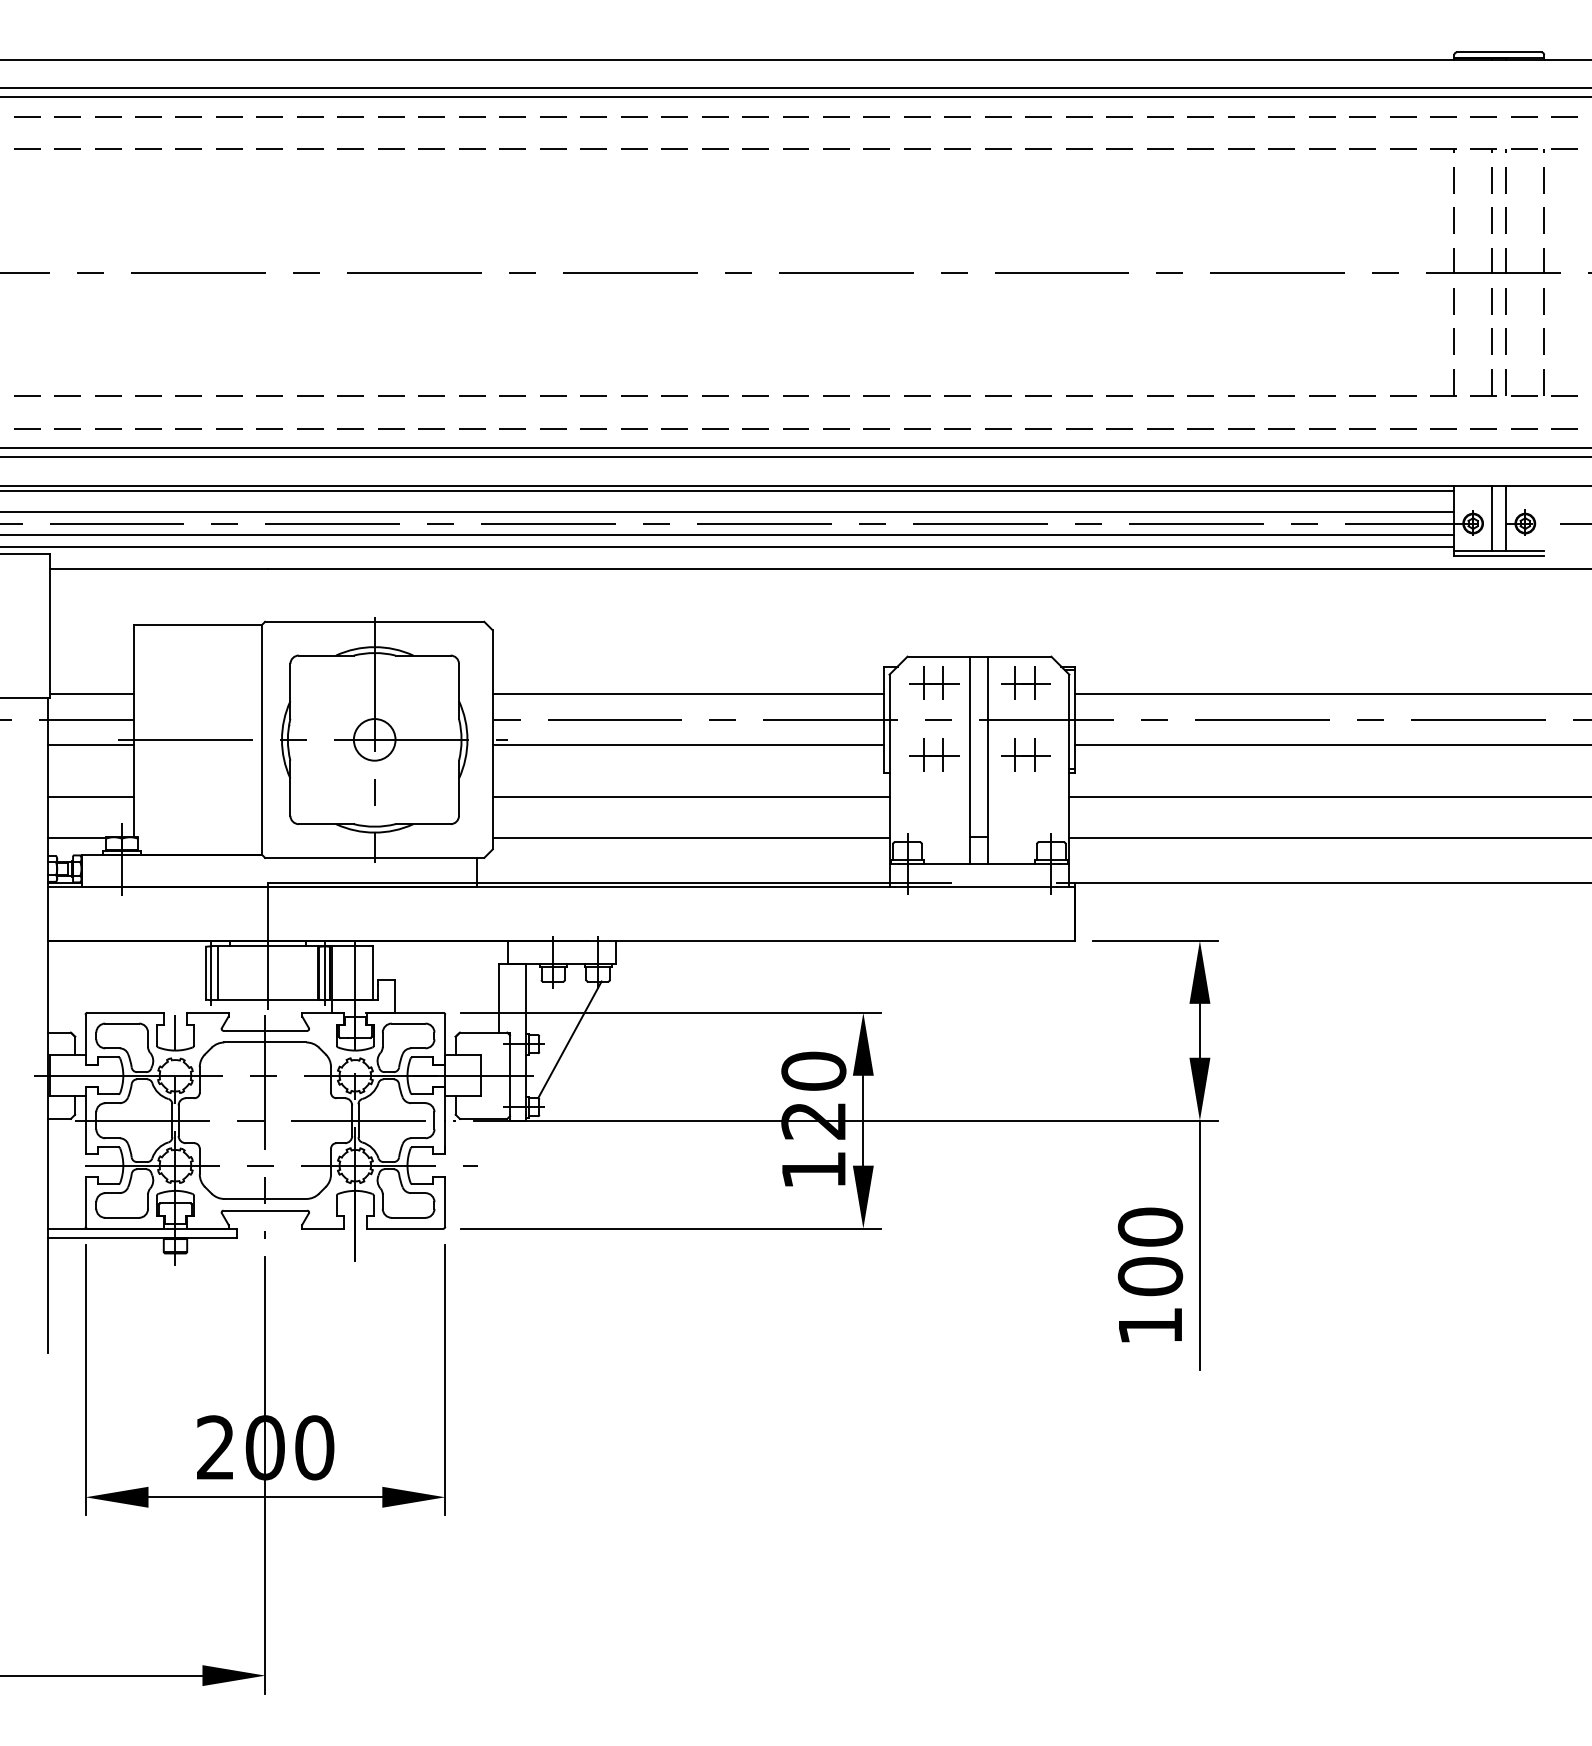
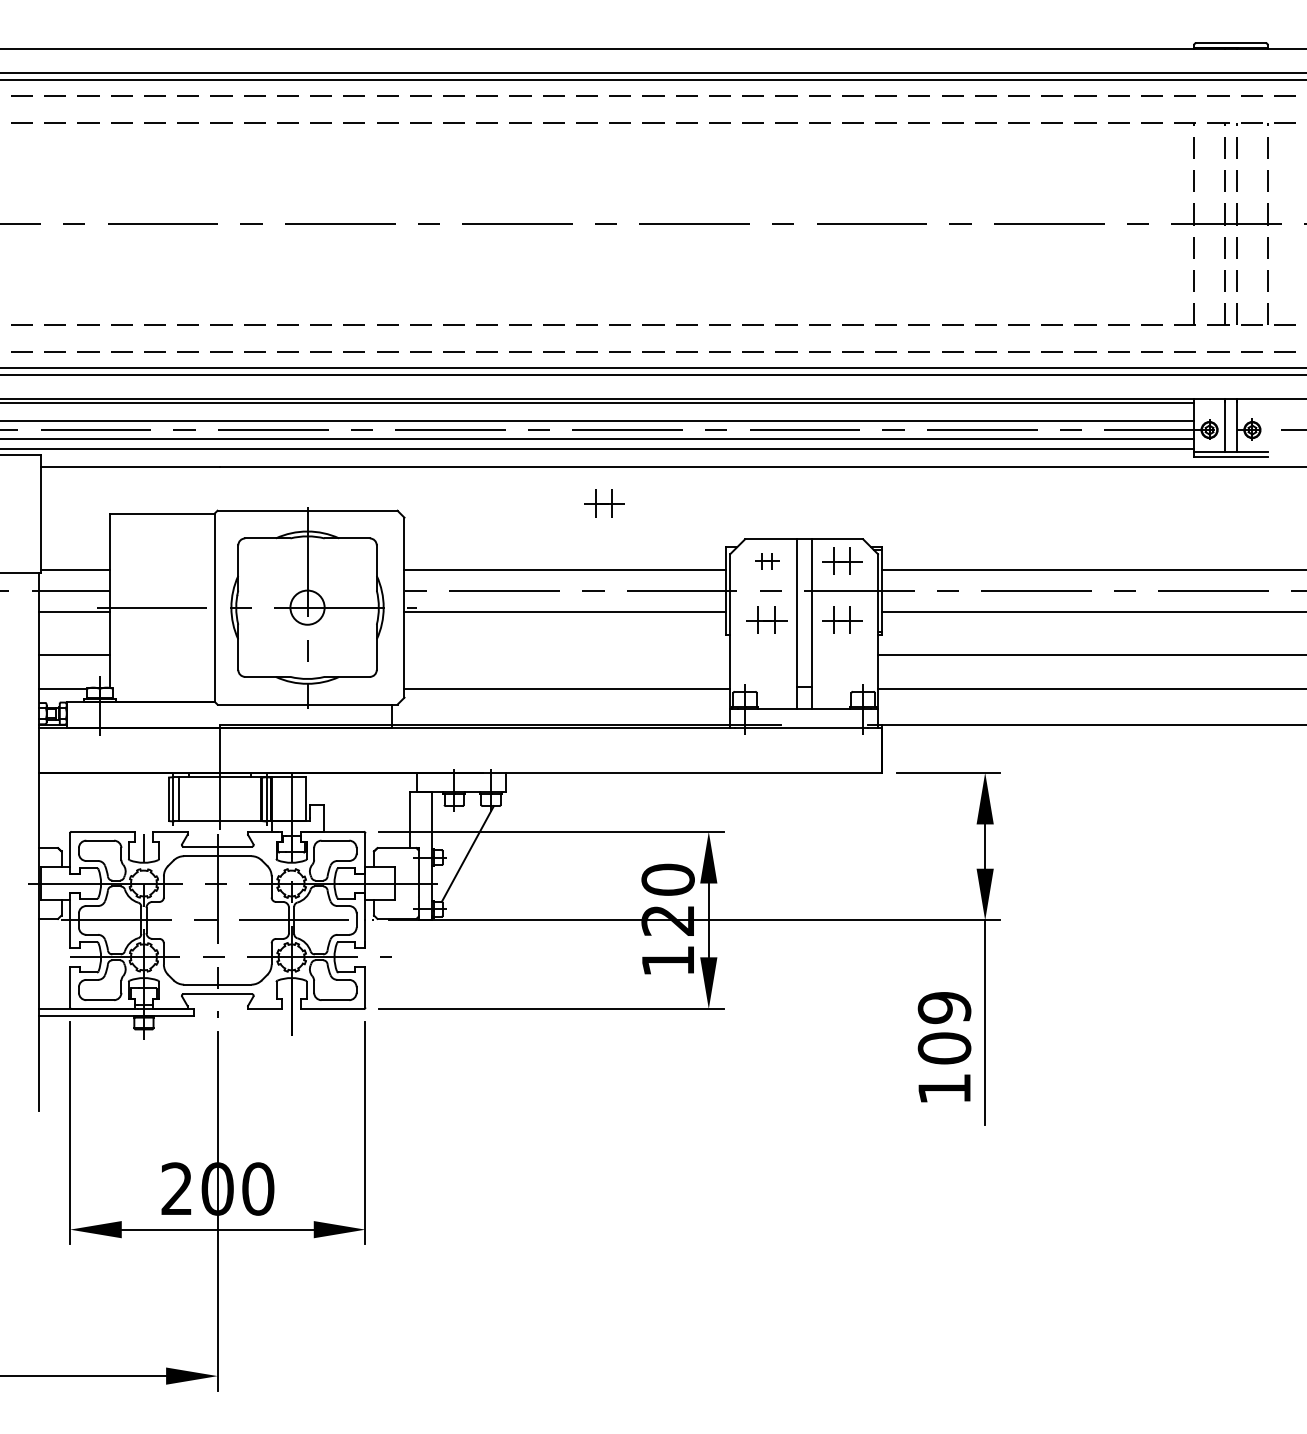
part: (736, 612) -> (604, 503), added
part: (934, 682) -> (767, 560), size x0.6
line: (690, 796) -> (566, 654), removed
text: (1150, 1226) -> (944, 1007), 100 -> 109

